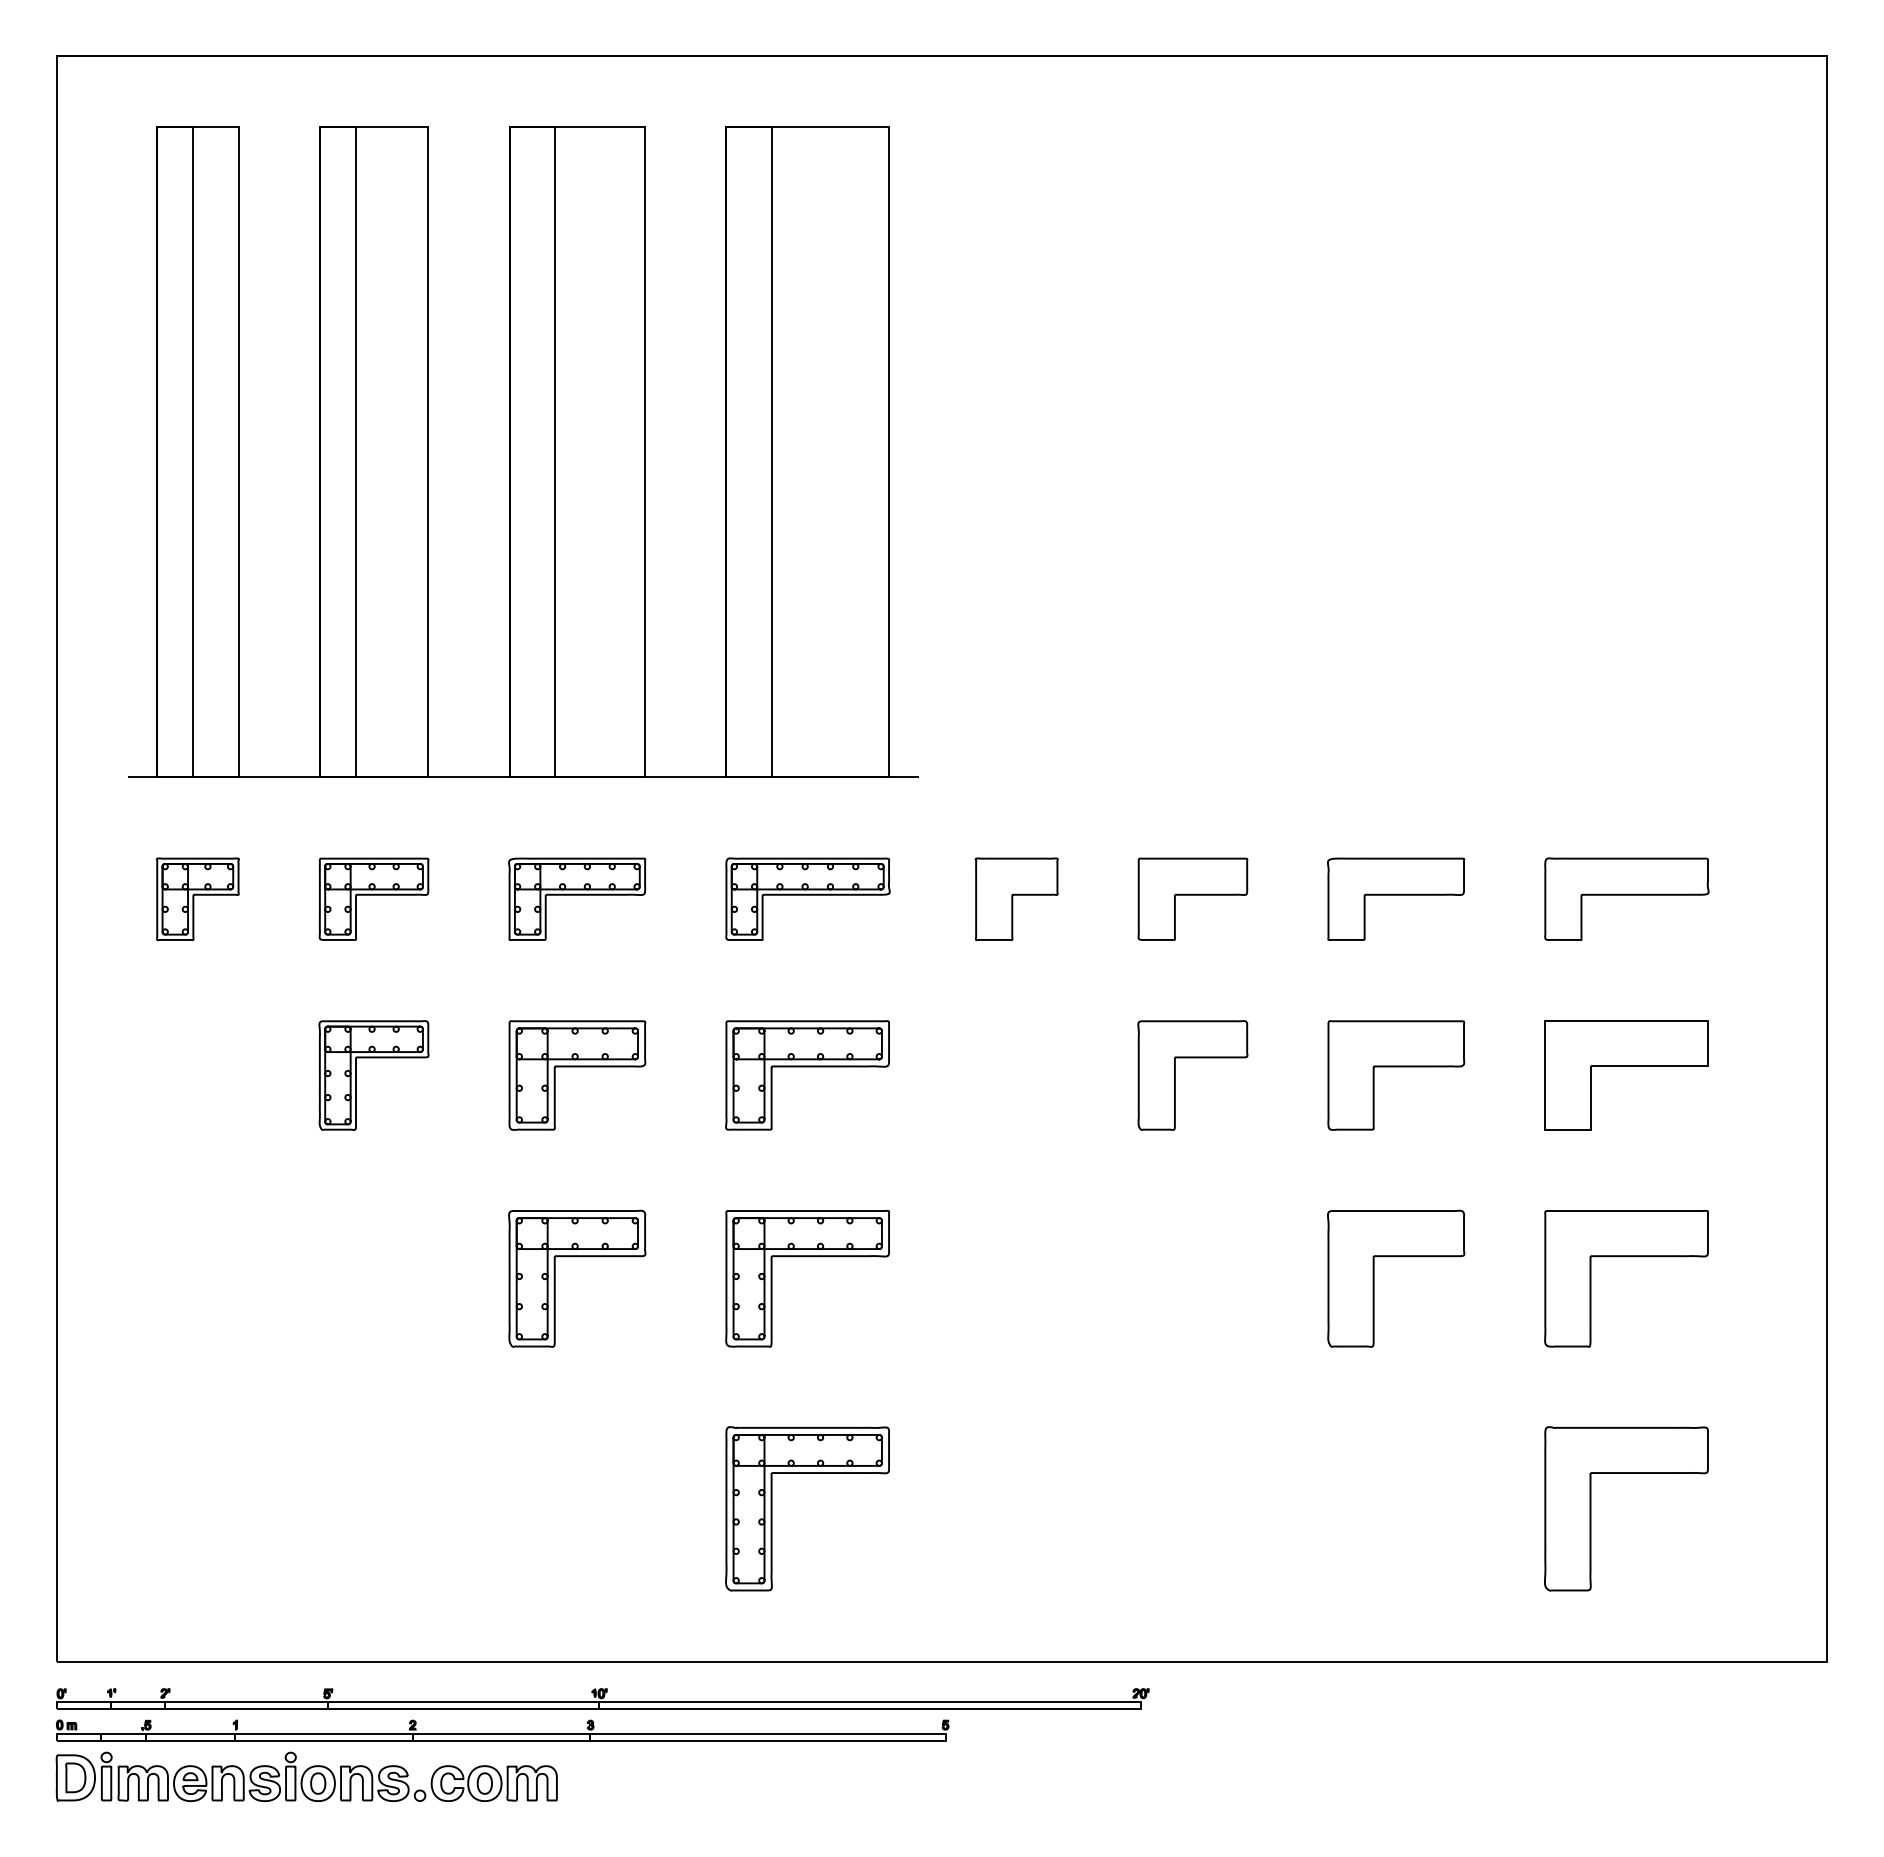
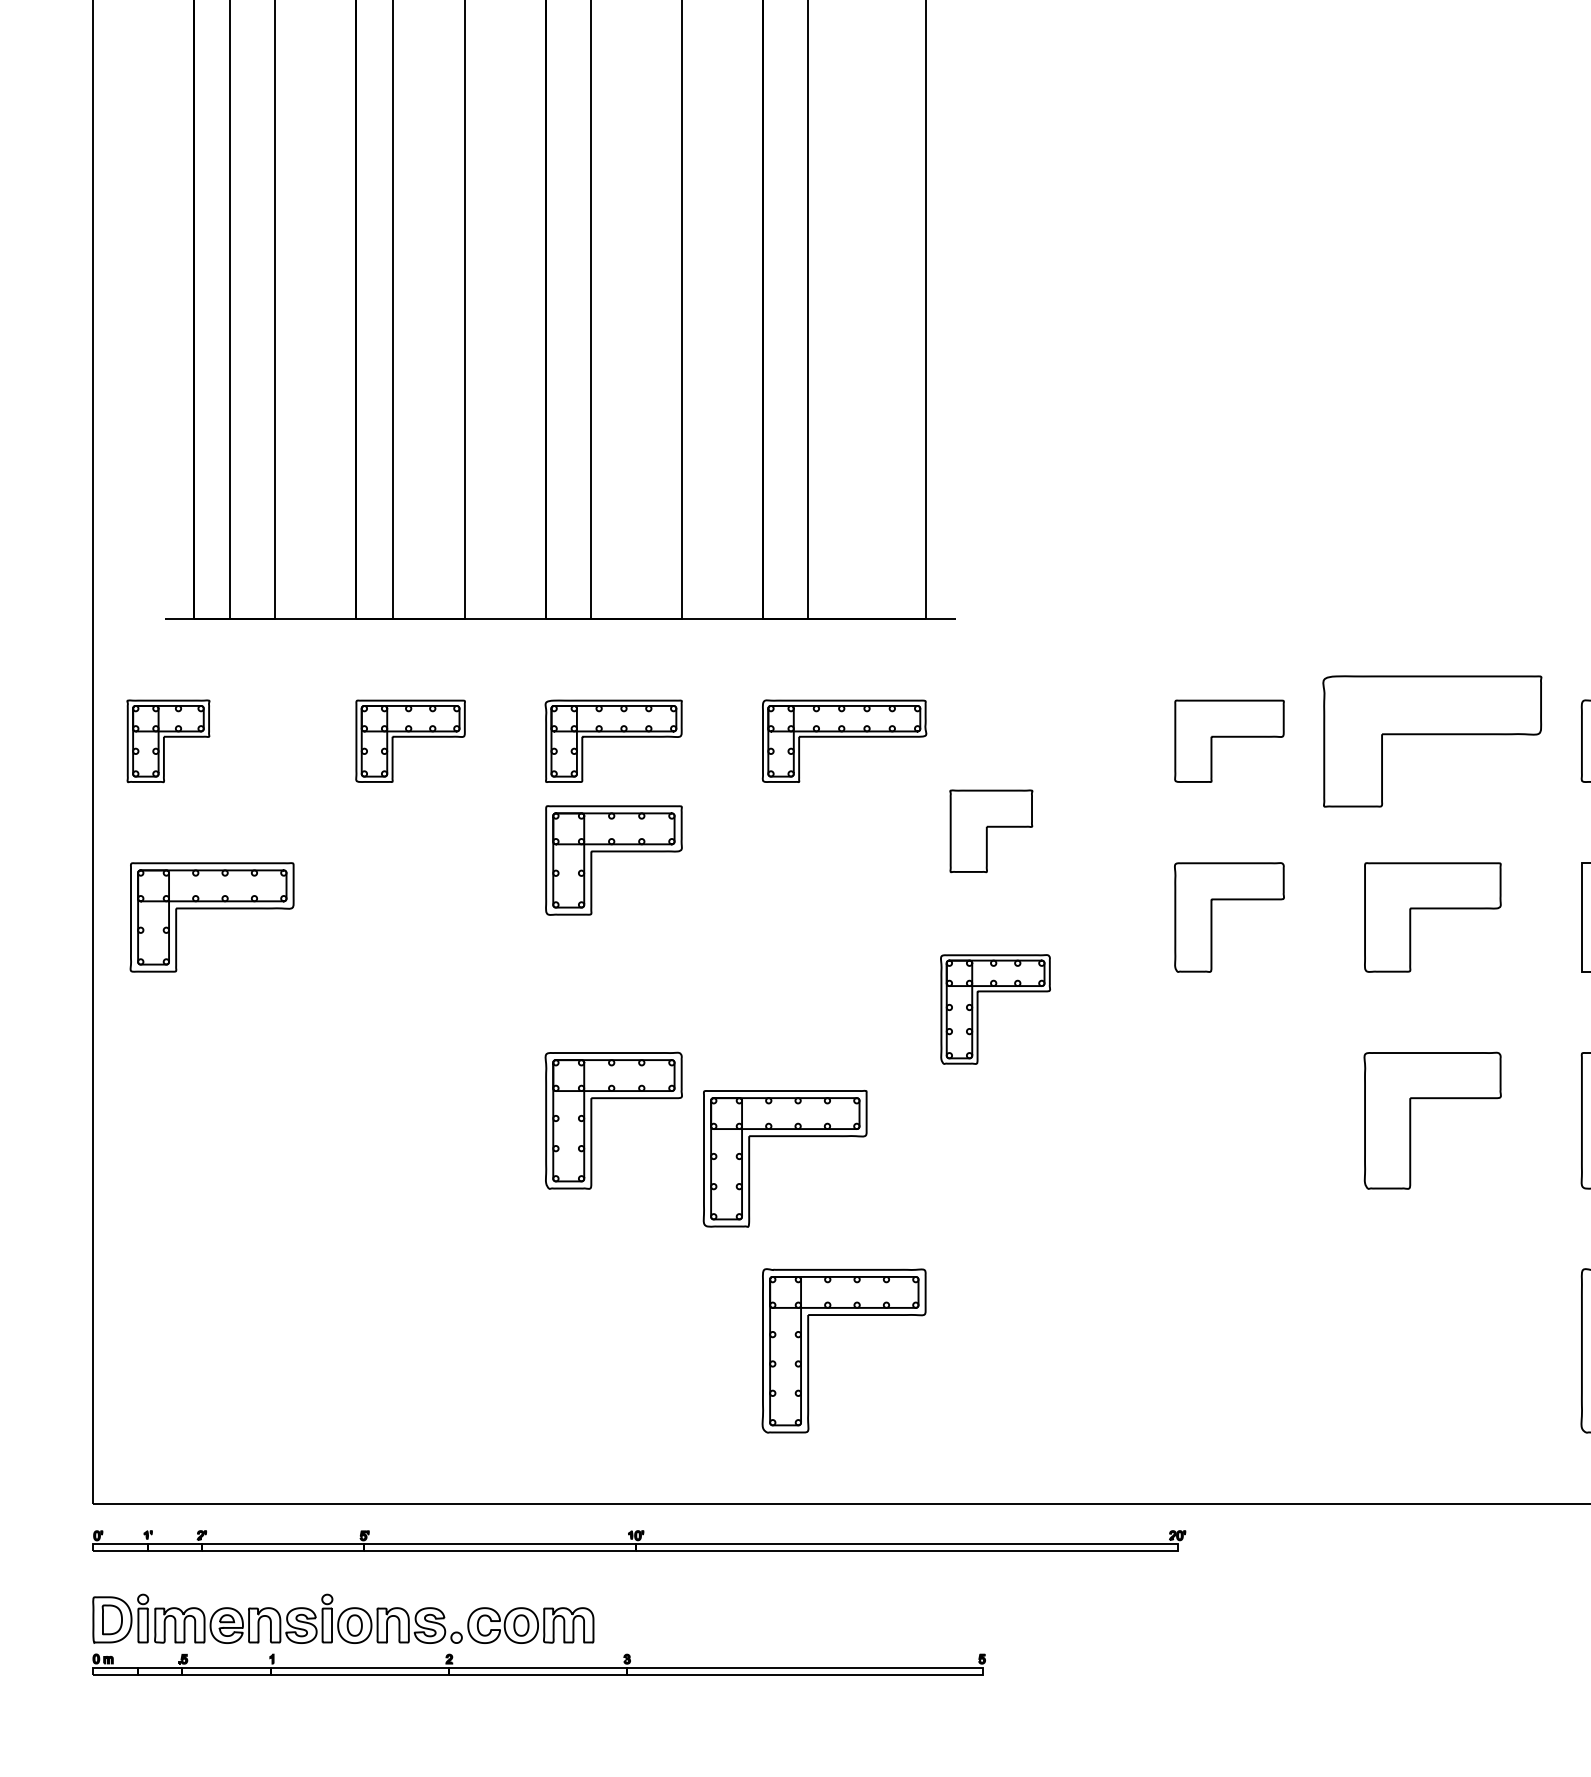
part: (1396, 898) -> (1433, 740), size x1.6
part: (197, 899) -> (168, 741), moved
part: (1016, 899) -> (991, 831), moved
part: (373, 1058) -> (995, 992), moved
part: (577, 1067) -> (614, 852), moved
part: (807, 1067) -> (212, 909), moved
part: (807, 1257) -> (785, 1137), moved
part: (502, 1730) -> (539, 1664), moved

